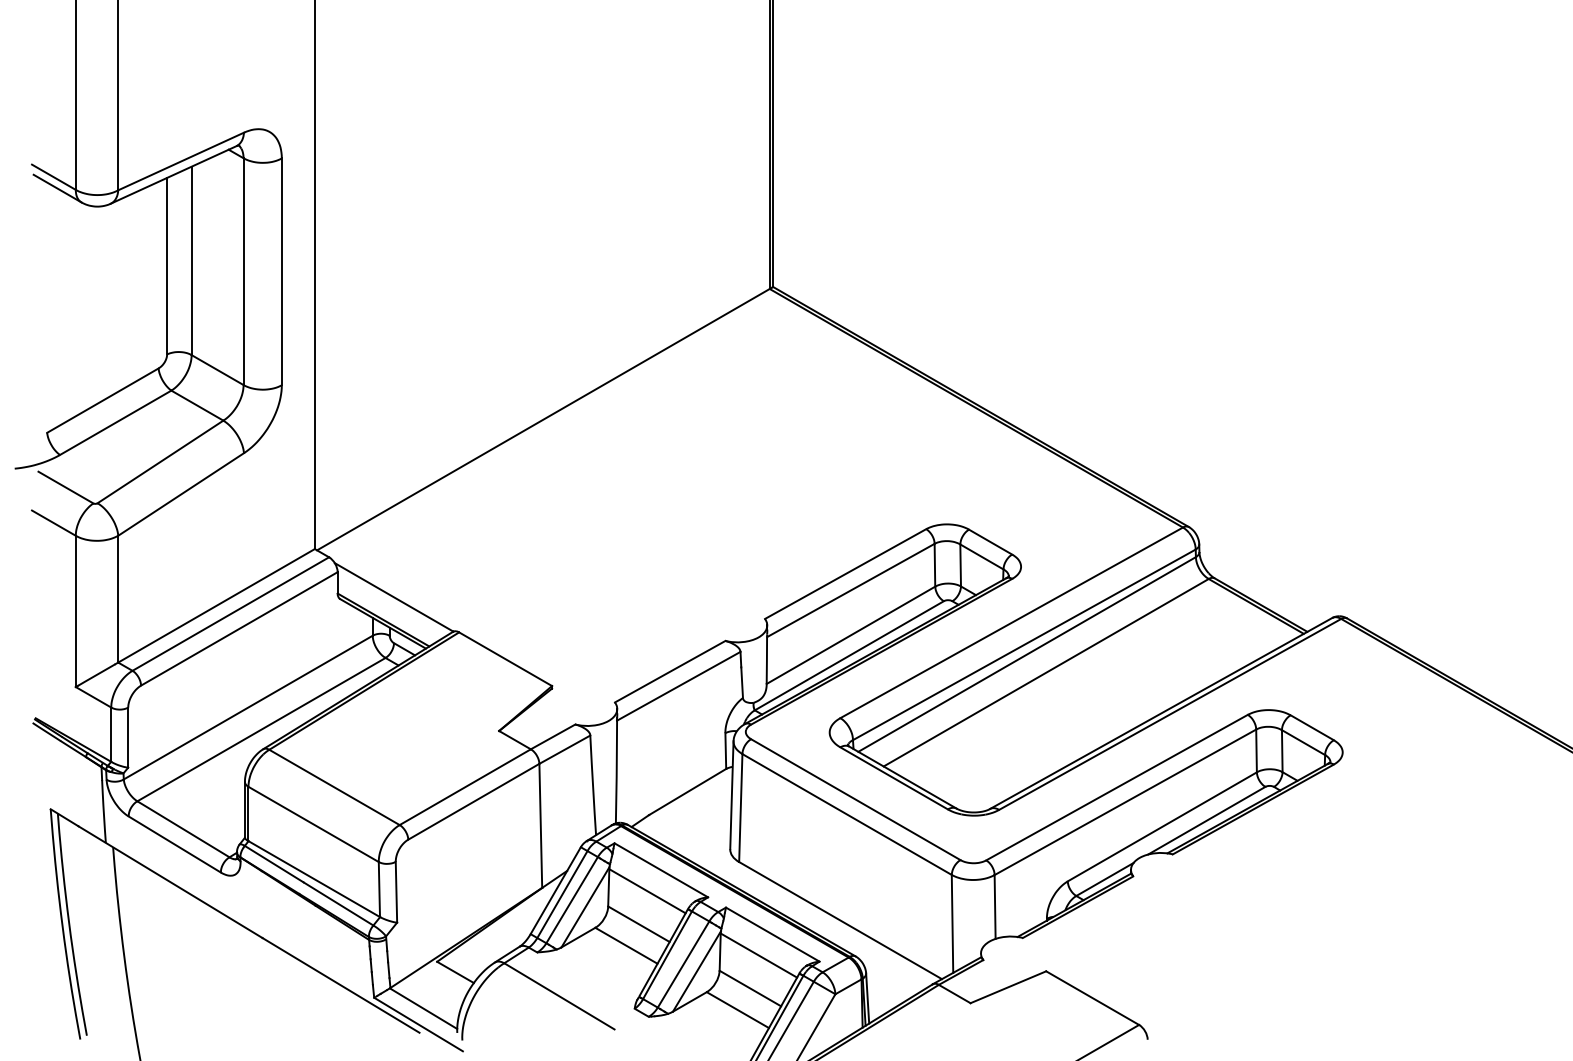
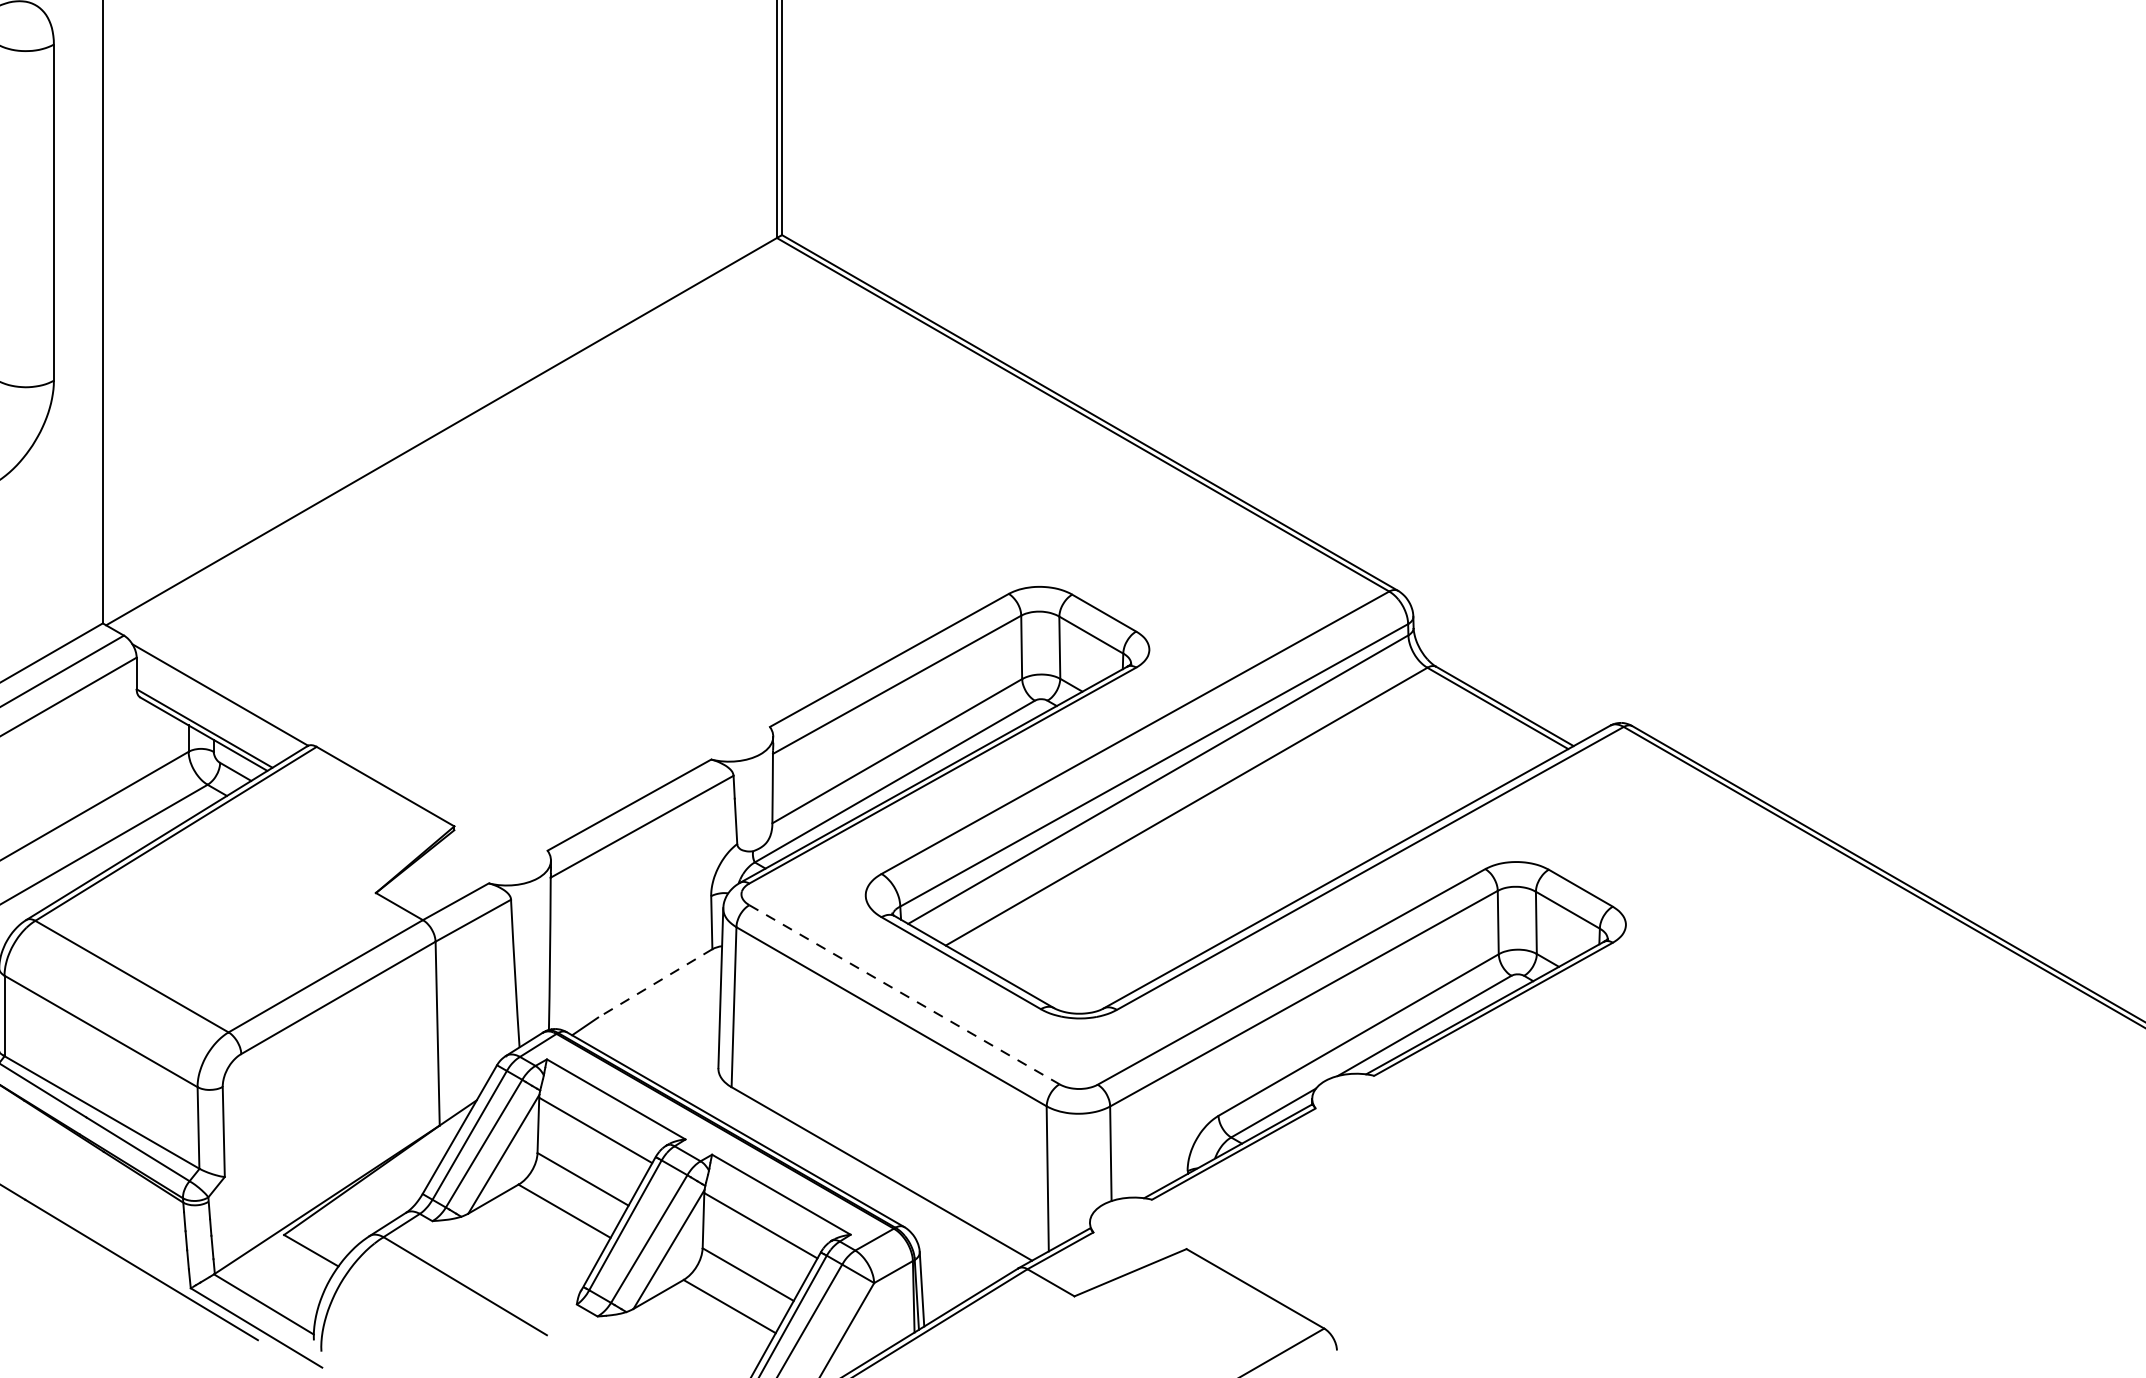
line: (687, 792) -> (655, 984), solid -> dashed
line: (855, 799) -> (903, 994), solid -> dashed

